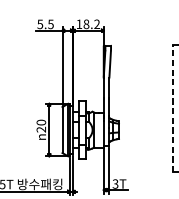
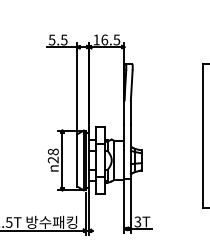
text: (91, 23) -> (110, 39), 18.2 -> 16.5
line: (172, 108) -> (202, 135), dashed -> solid
text: (41, 122) -> (53, 151), 20 -> 28

